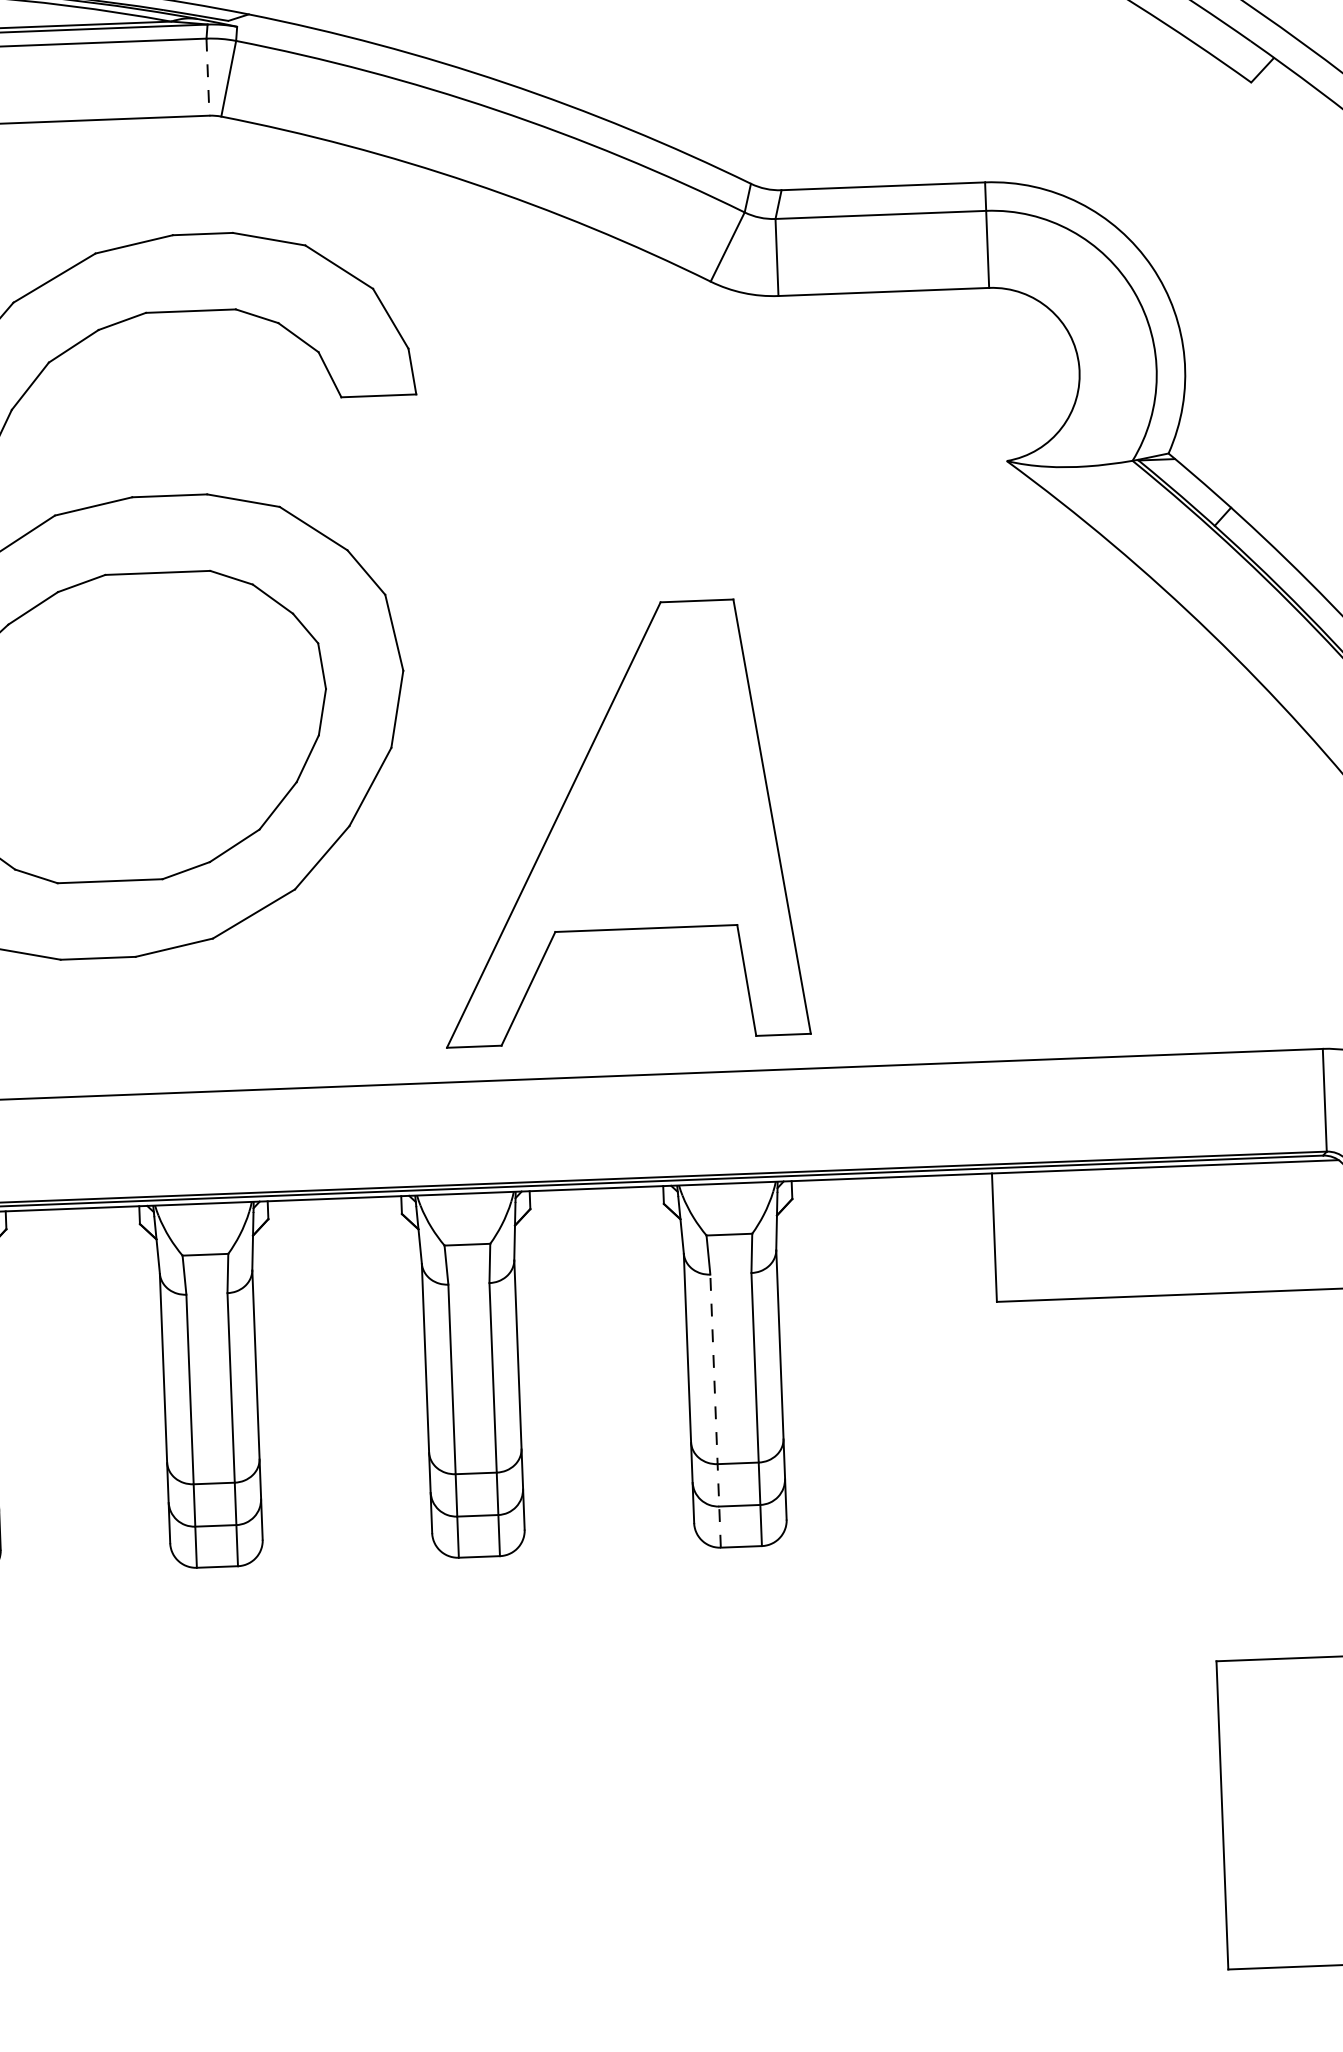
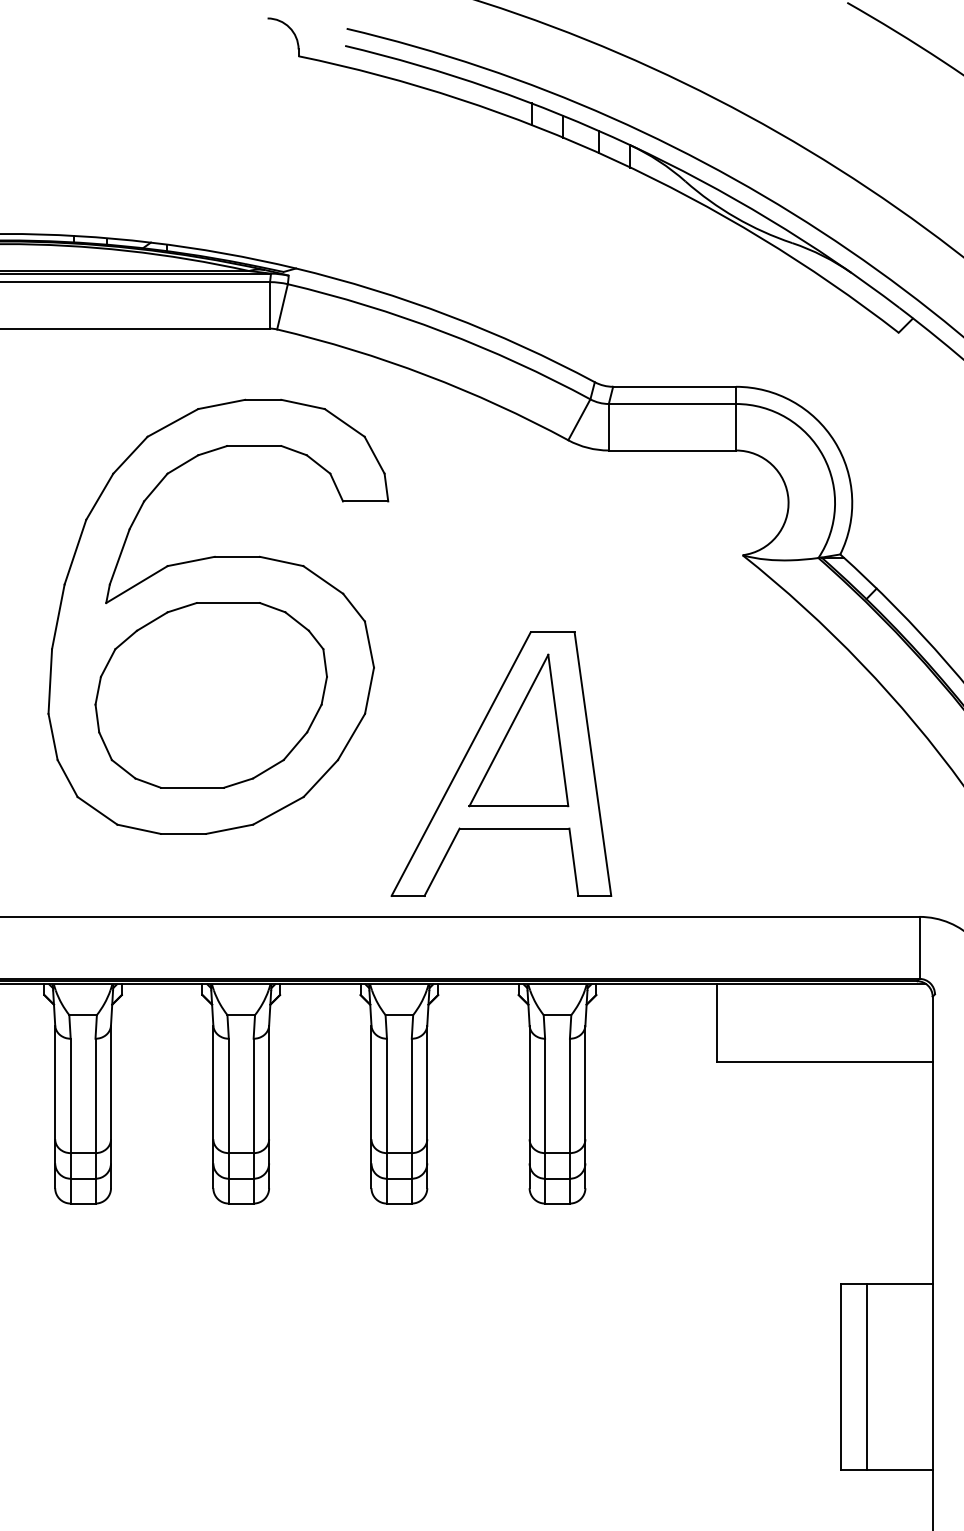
line: (208, 77) -> (270, 305), dashed -> solid
part: (646, 765) -> (518, 730), added
line: (716, 1410) -> (545, 1120), dashed -> solid
line: (1264, 1813) -> (866, 1376), added

